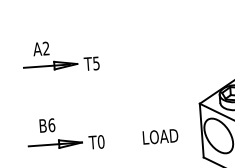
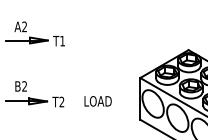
text: (96, 63) -> (62, 41), T5 -> T1
text: (51, 125) -> (24, 86), B6 -> B2
text: (159, 137) -> (97, 101), moved
text: (100, 141) -> (61, 101), T0 -> T2

